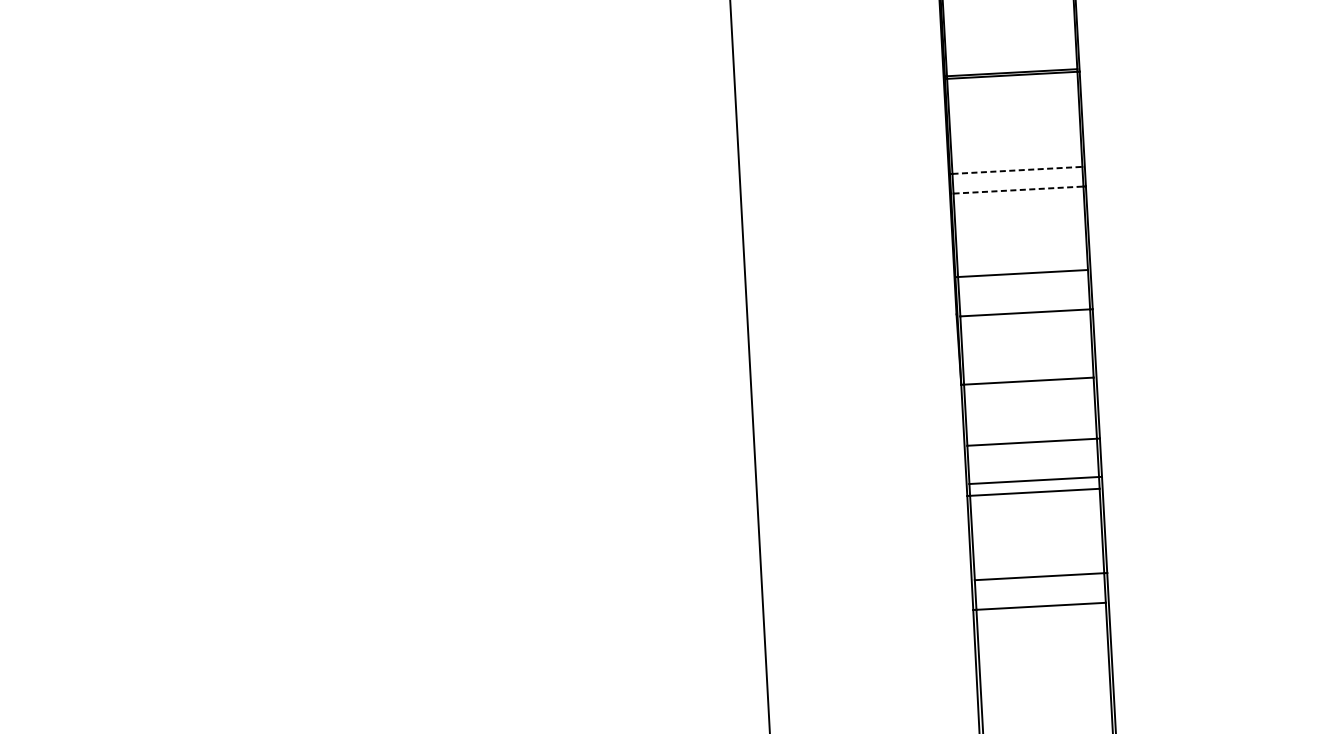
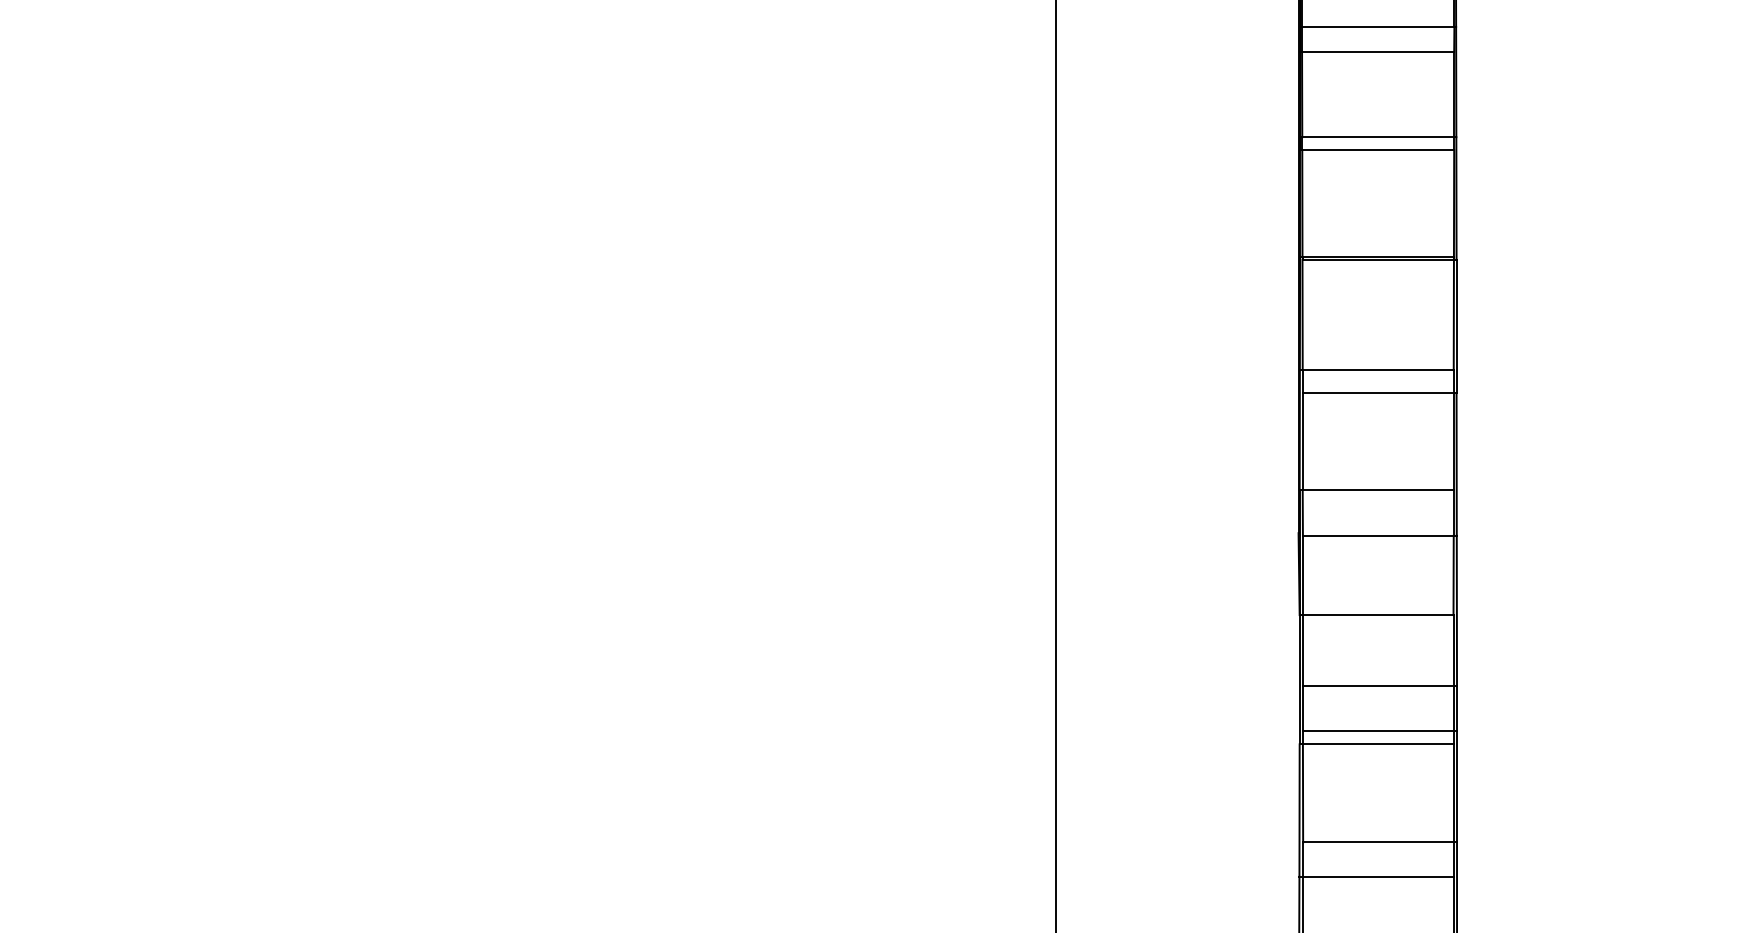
line: (1017, 170) -> (1378, 370), dashed -> solid
line: (1018, 190) -> (1378, 393), dashed -> solid

